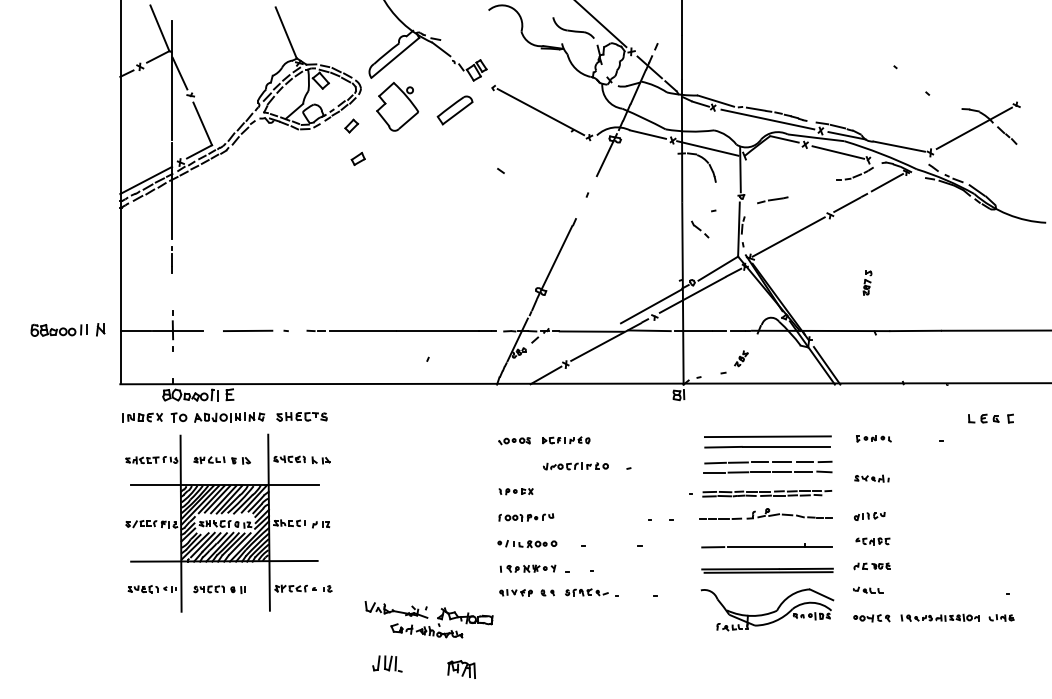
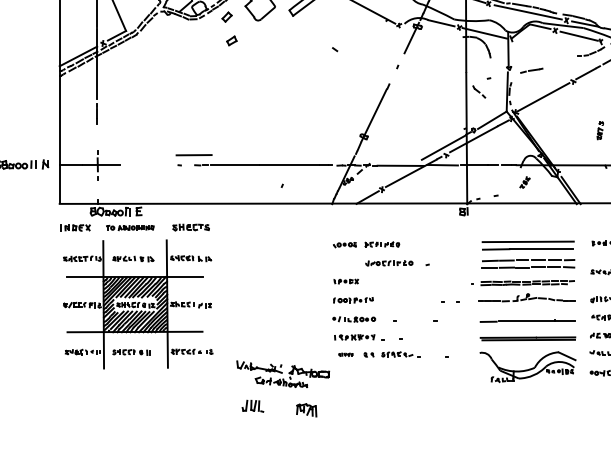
line: (248, 330) -> (194, 154), moved
part: (741, 358) -> (525, 182), moved
part: (217, 417) -> (130, 227), size x0.7
part: (515, 592) -> (345, 354), size x0.6

